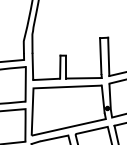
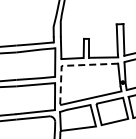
line: (42, 87) -> (69, 65), solid -> dashed

